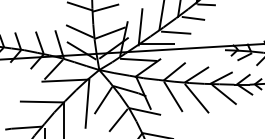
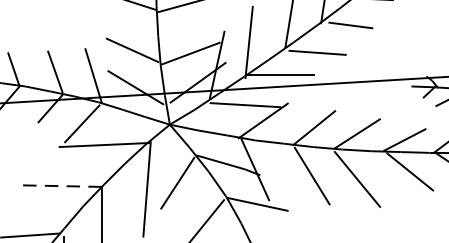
line: (41, 101) -> (58, 185), solid -> dashed

